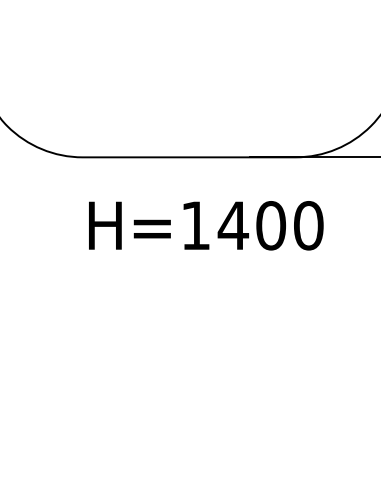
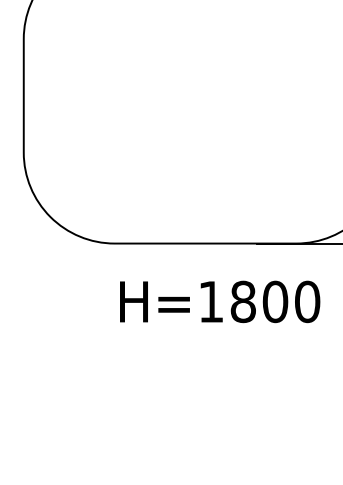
text: (232, 225) -> (242, 301), H=1400 -> H=1800

